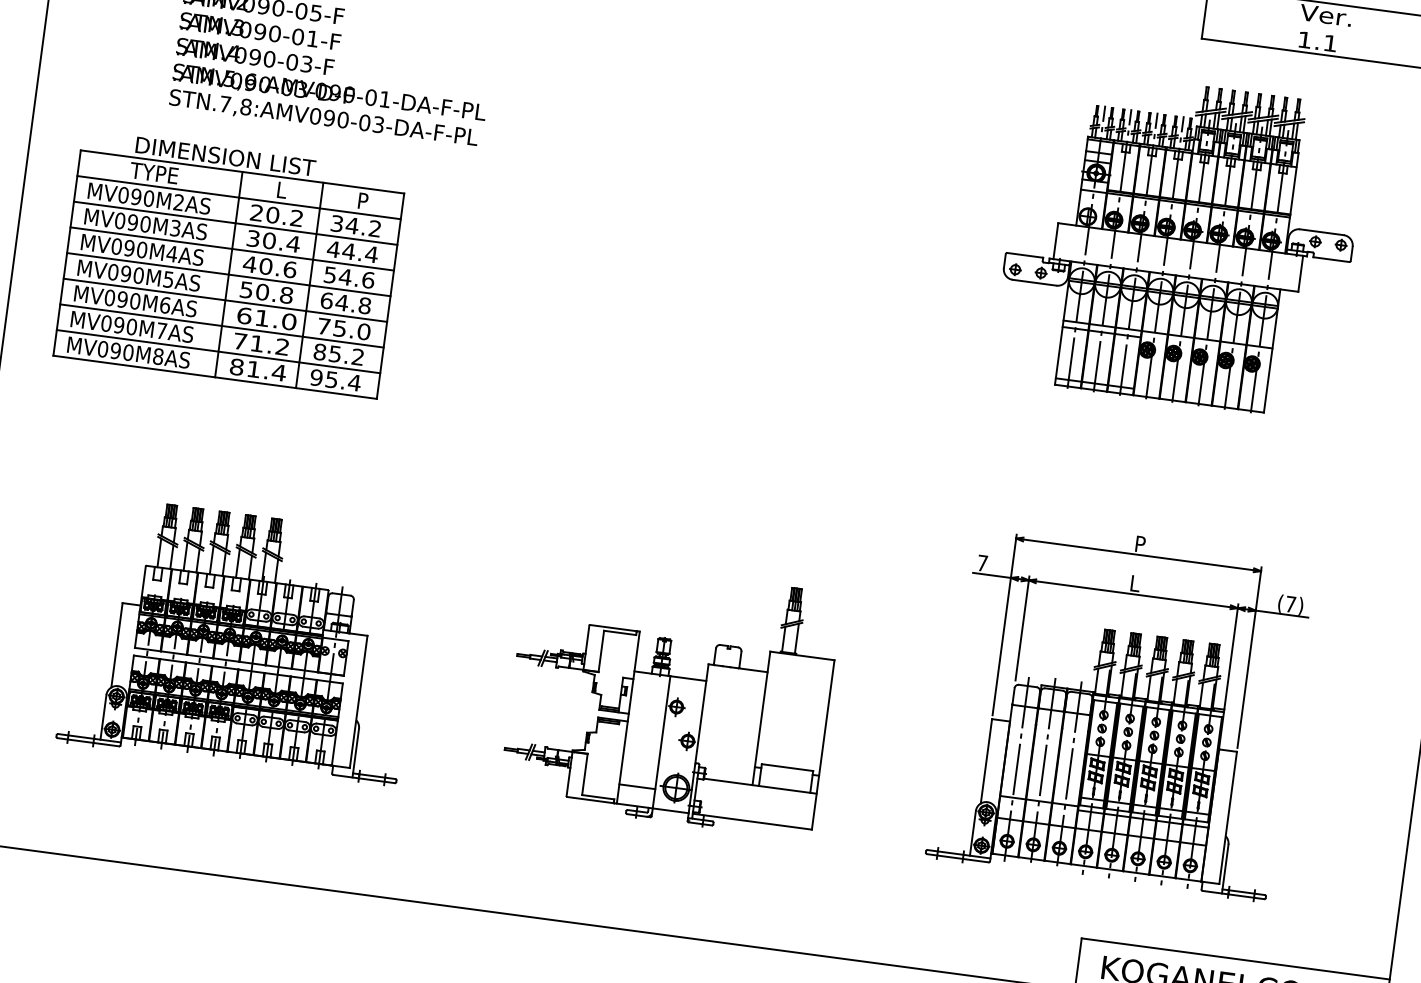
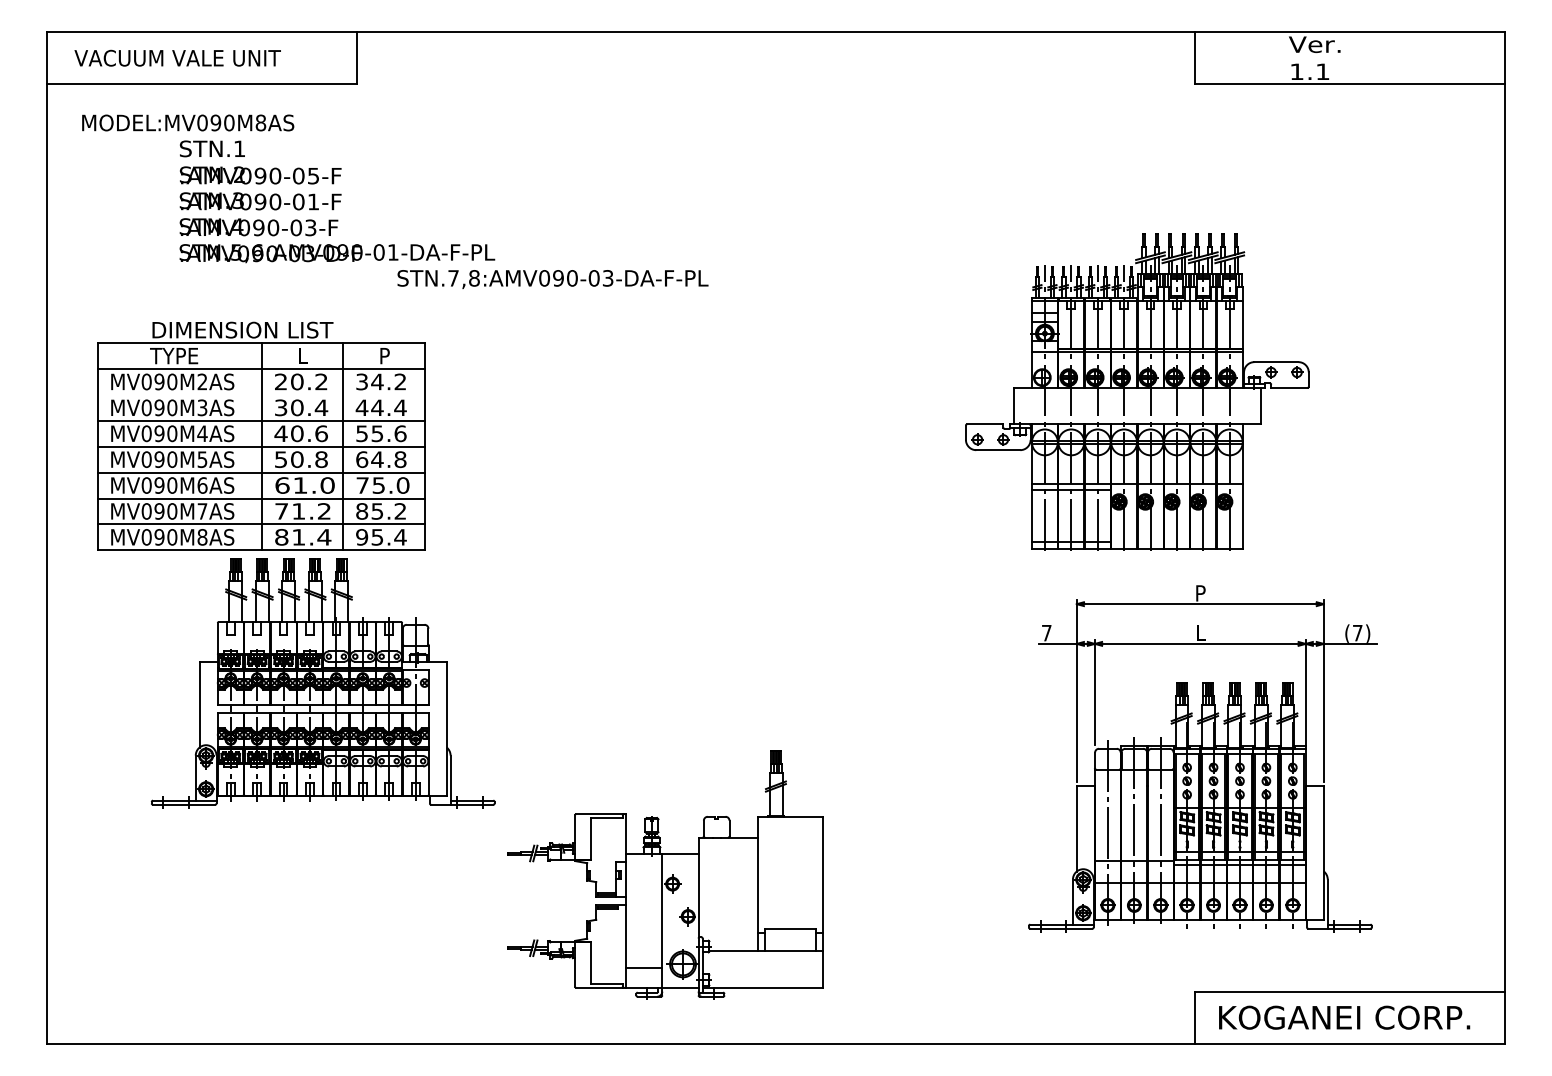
text: (323, 118) -> (552, 279), moved
line: (235, 222) -> (261, 394), removed
part: (1180, 243) -> (1137, 391), moved
text: (345, 276) -> (377, 433), 54.6 -> 55.6
part: (242, 640) -> (323, 683), moved
part: (670, 696) -> (665, 874), moved

